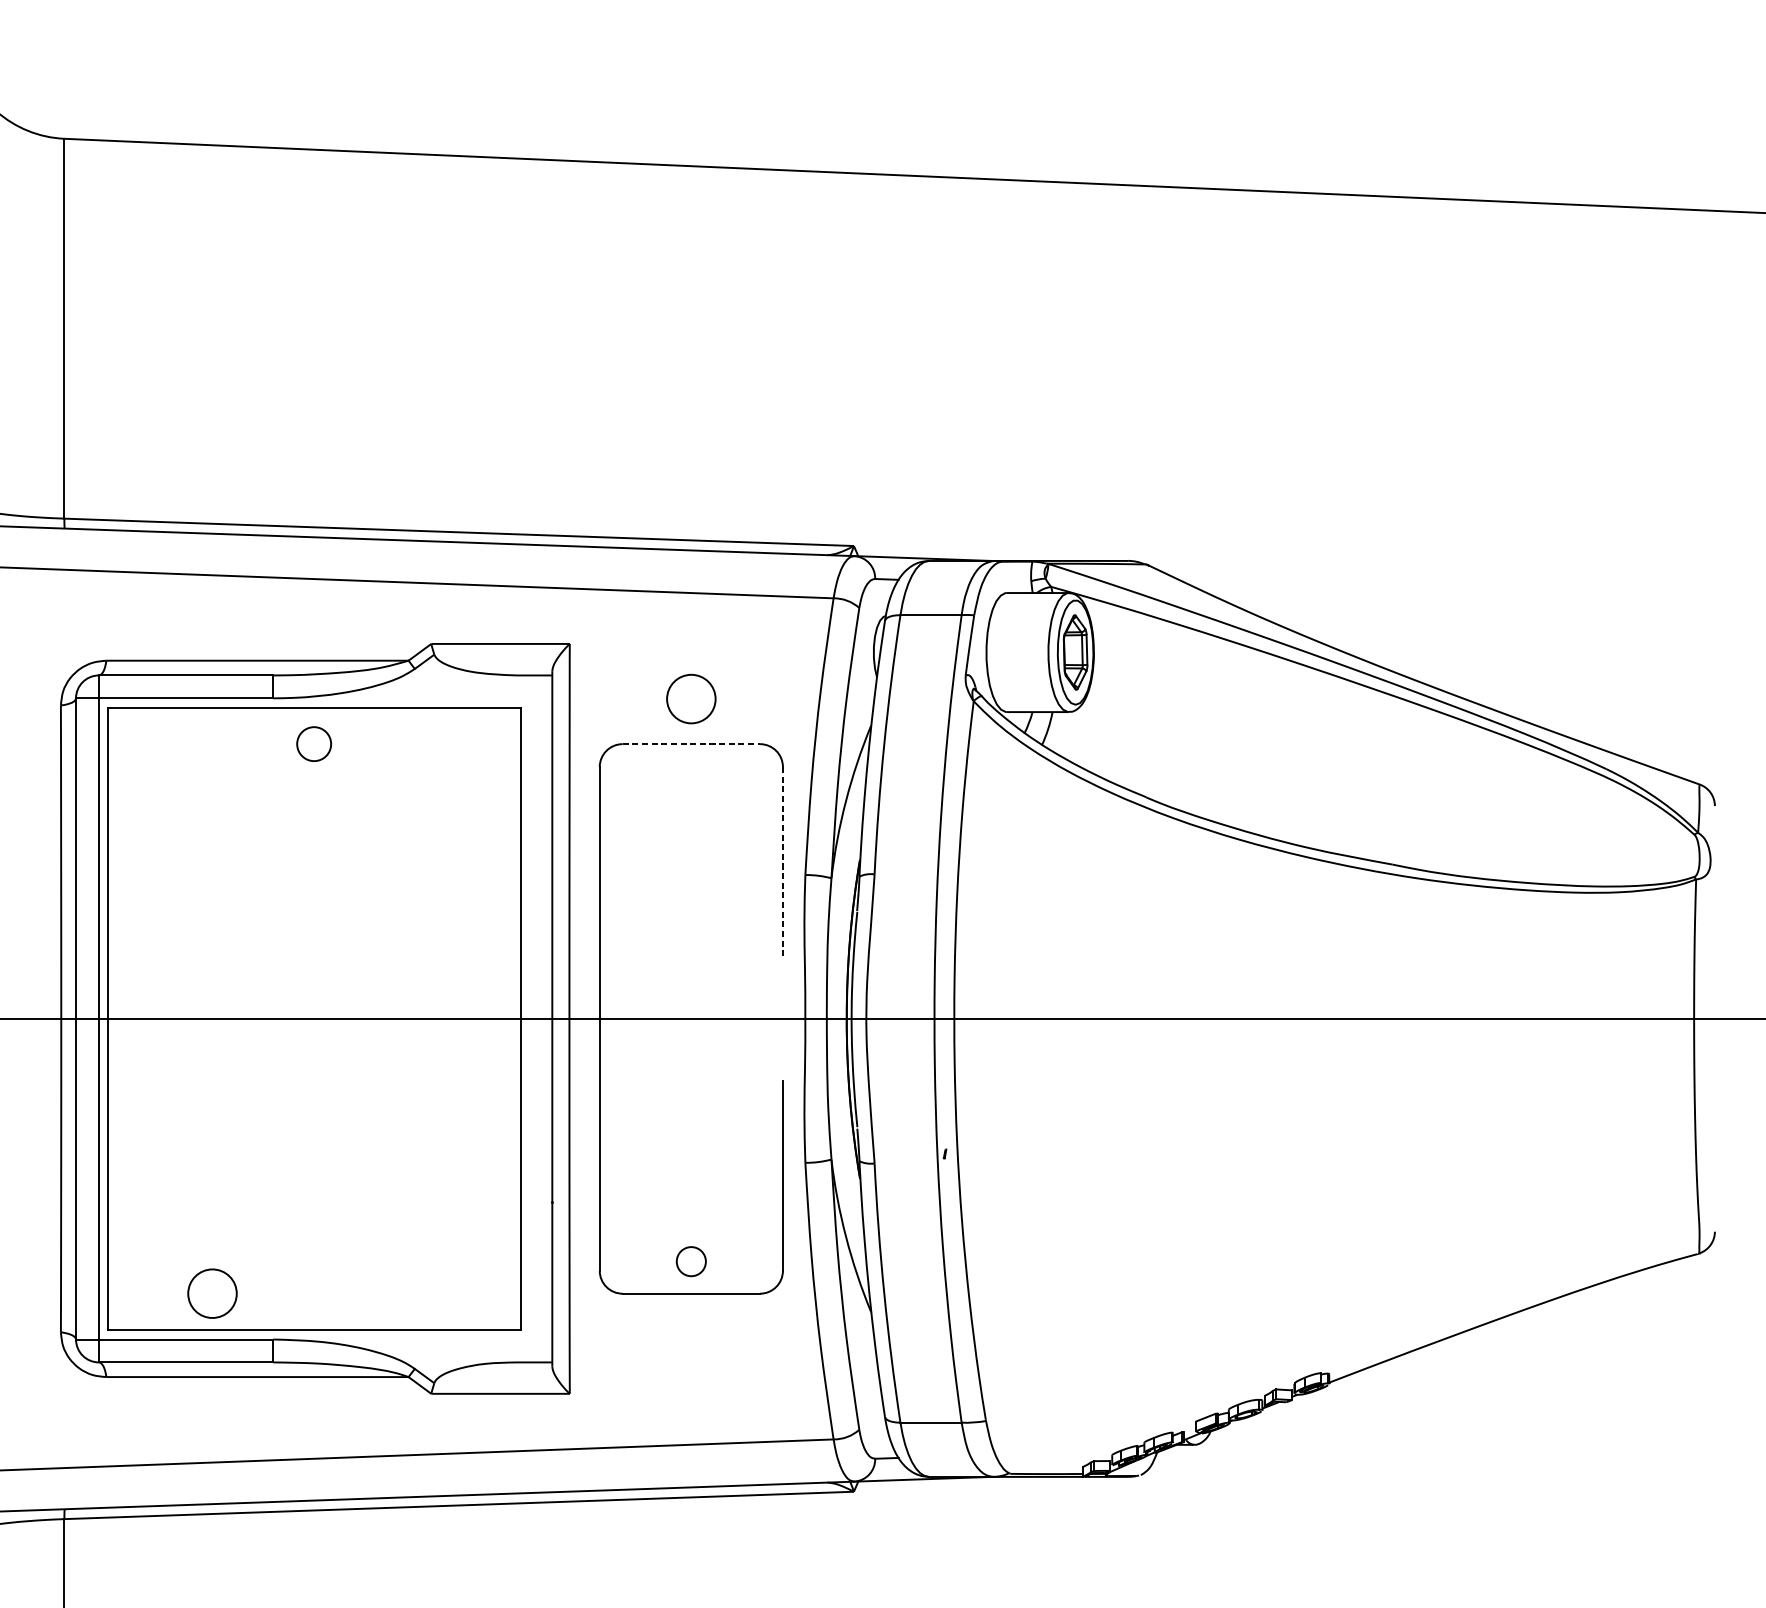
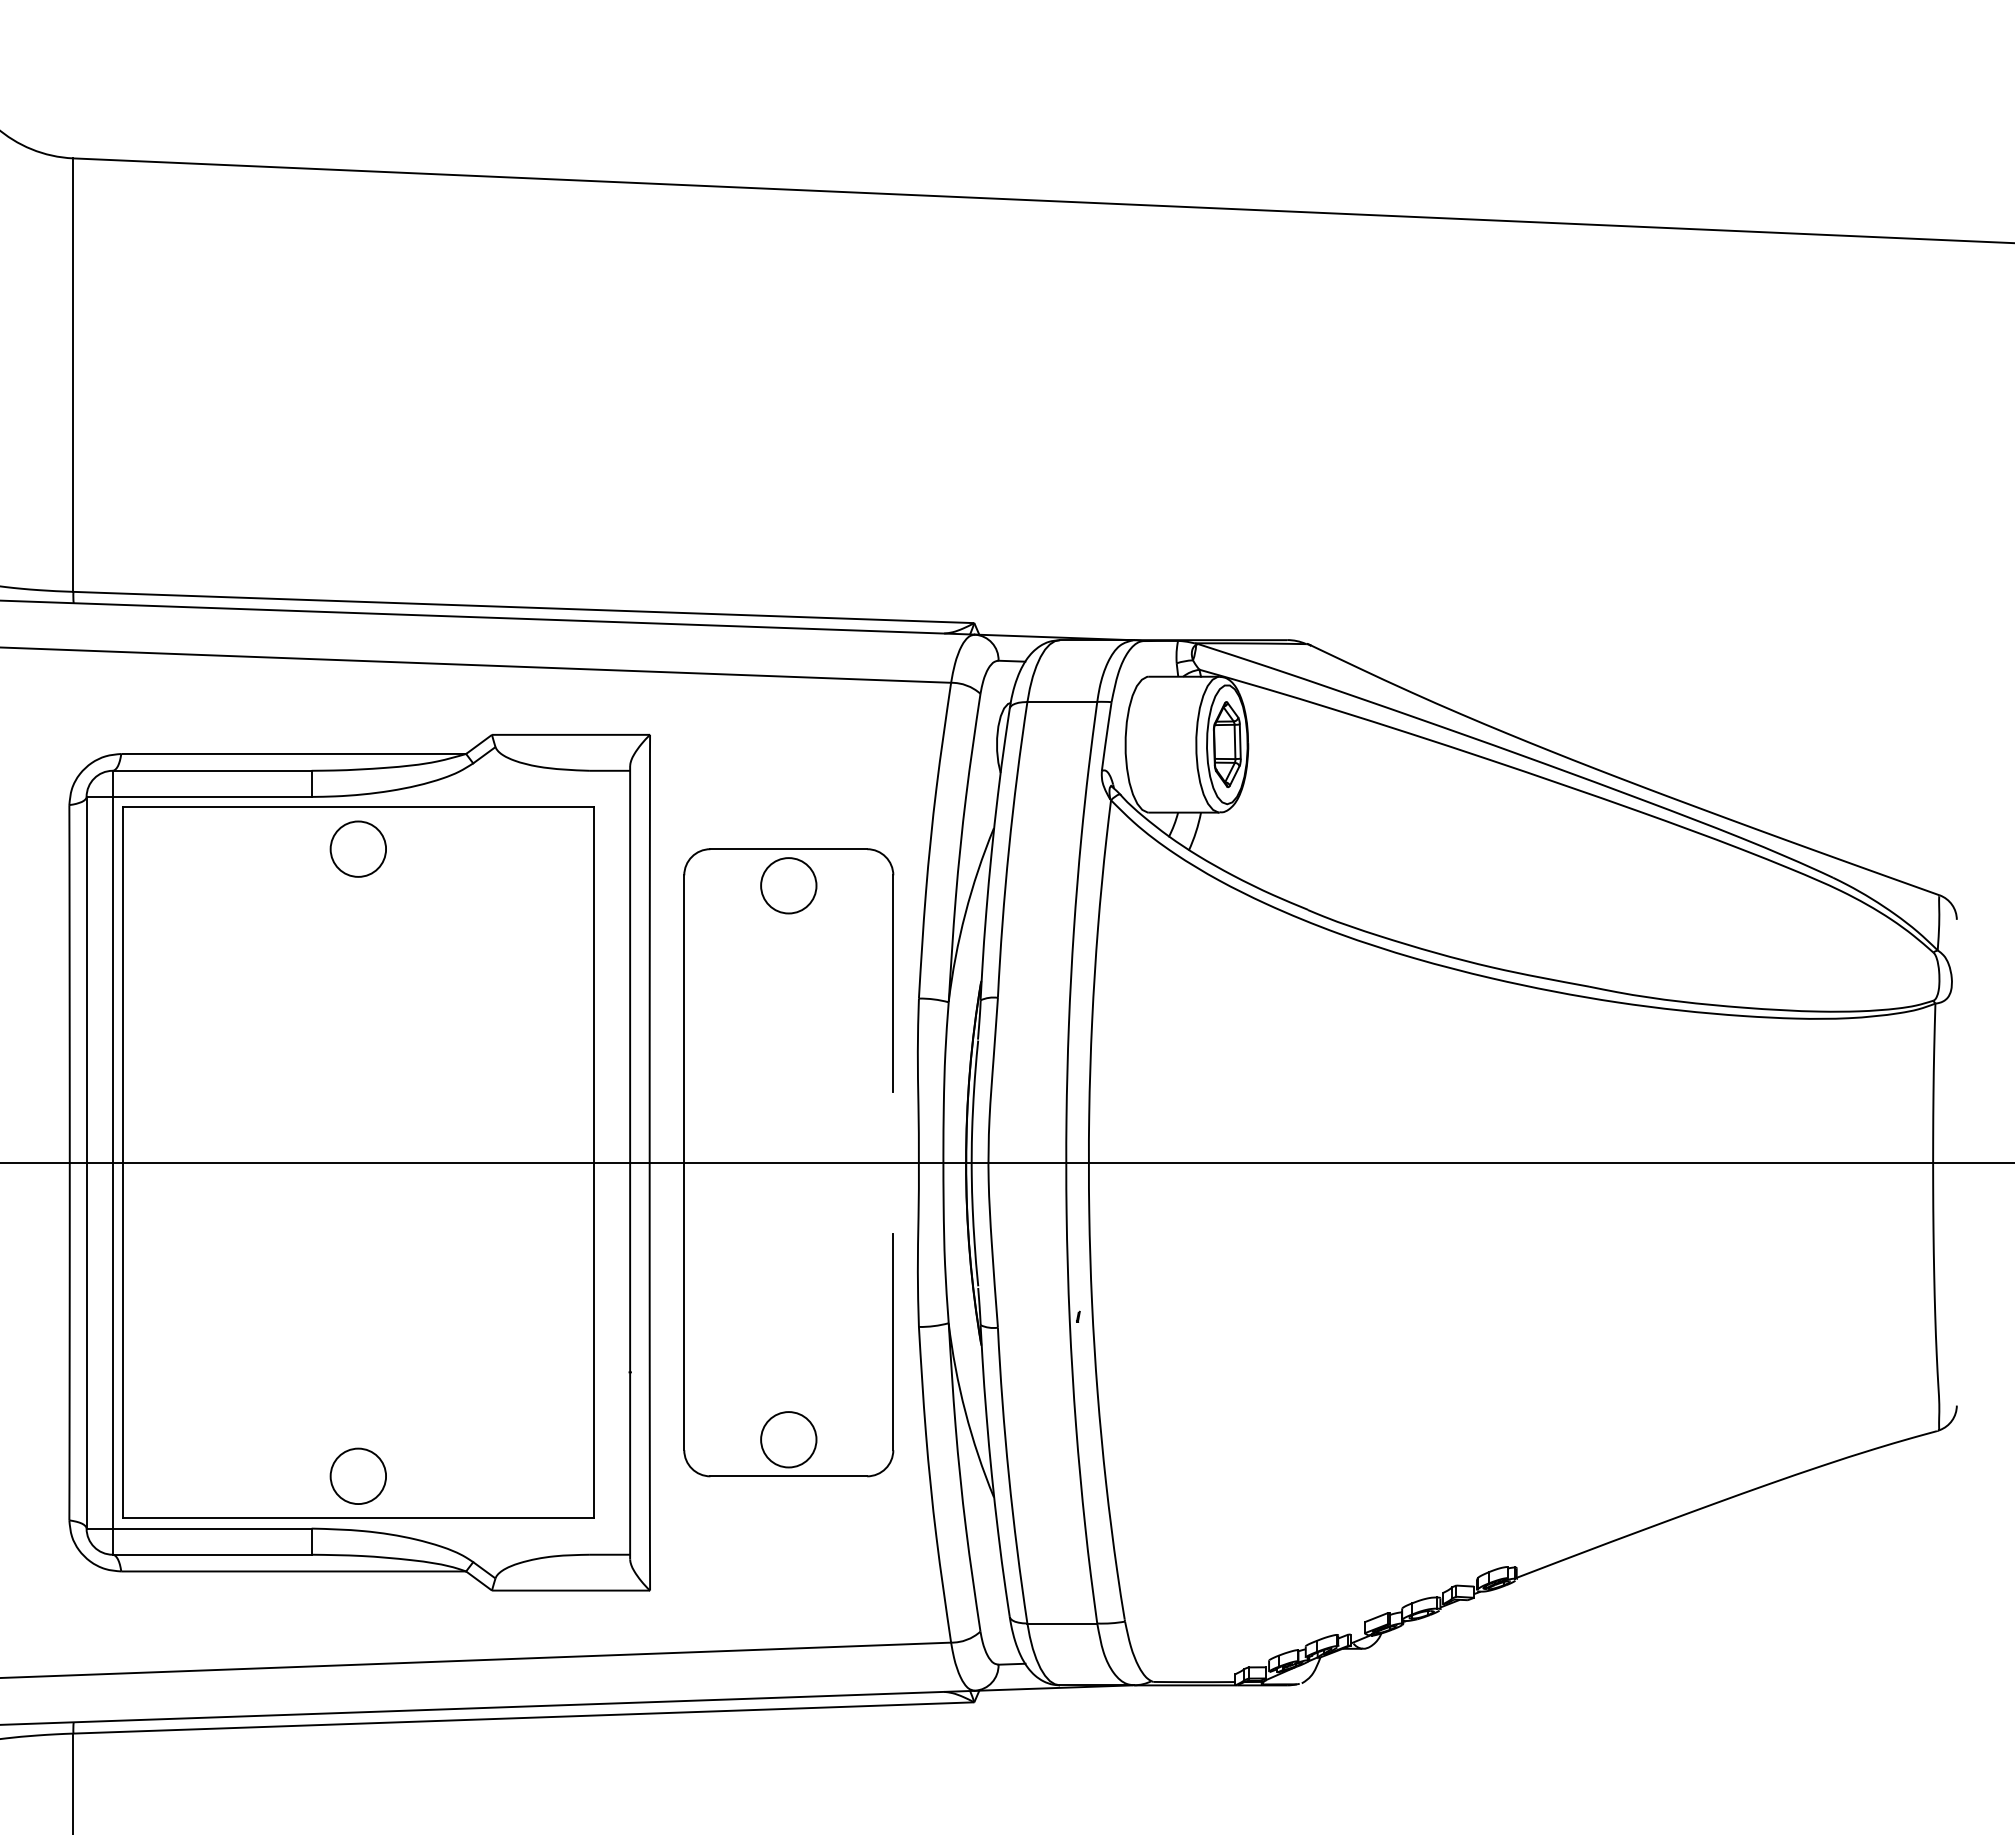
circle: (691, 698) -> (788, 885), moved
circle: (314, 743) -> (358, 848), size x1.43
line: (691, 744) -> (789, 849), dashed -> solid
line: (783, 862) -> (893, 984), dashed -> solid
circle: (691, 1261) -> (788, 1439), size x1.67
circle: (211, 1292) -> (357, 1475), moved

